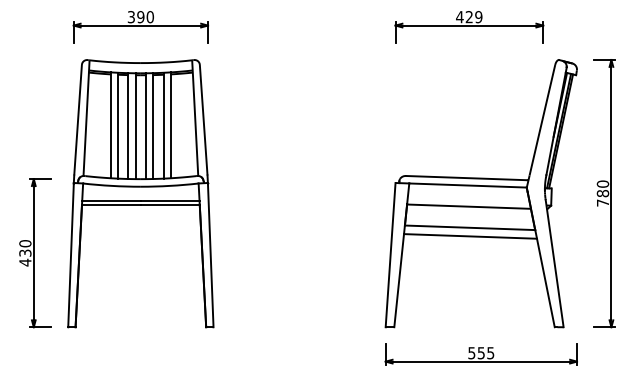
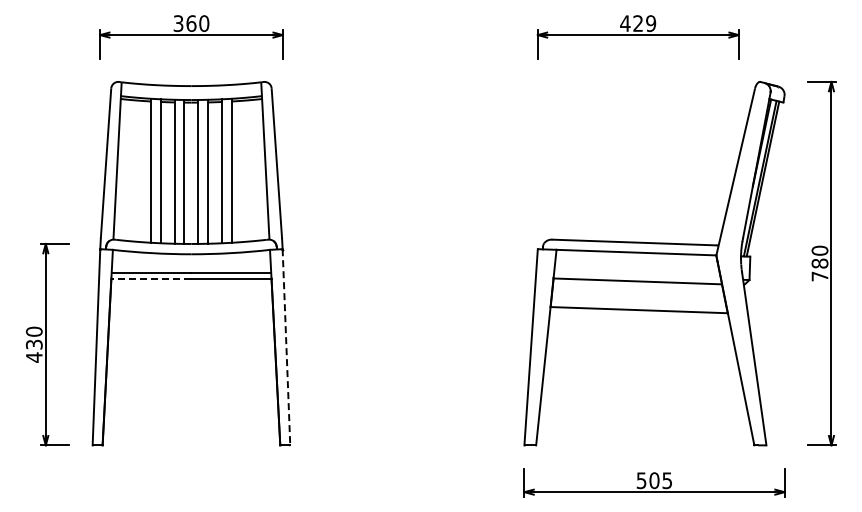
text: (140, 17) -> (191, 23), 390 -> 360
line: (110, 204) -> (150, 278), solid -> dashed
line: (470, 236) -> (639, 321), removed
line: (210, 255) -> (286, 347), solid -> dashed
text: (481, 353) -> (654, 480), 555 -> 505

